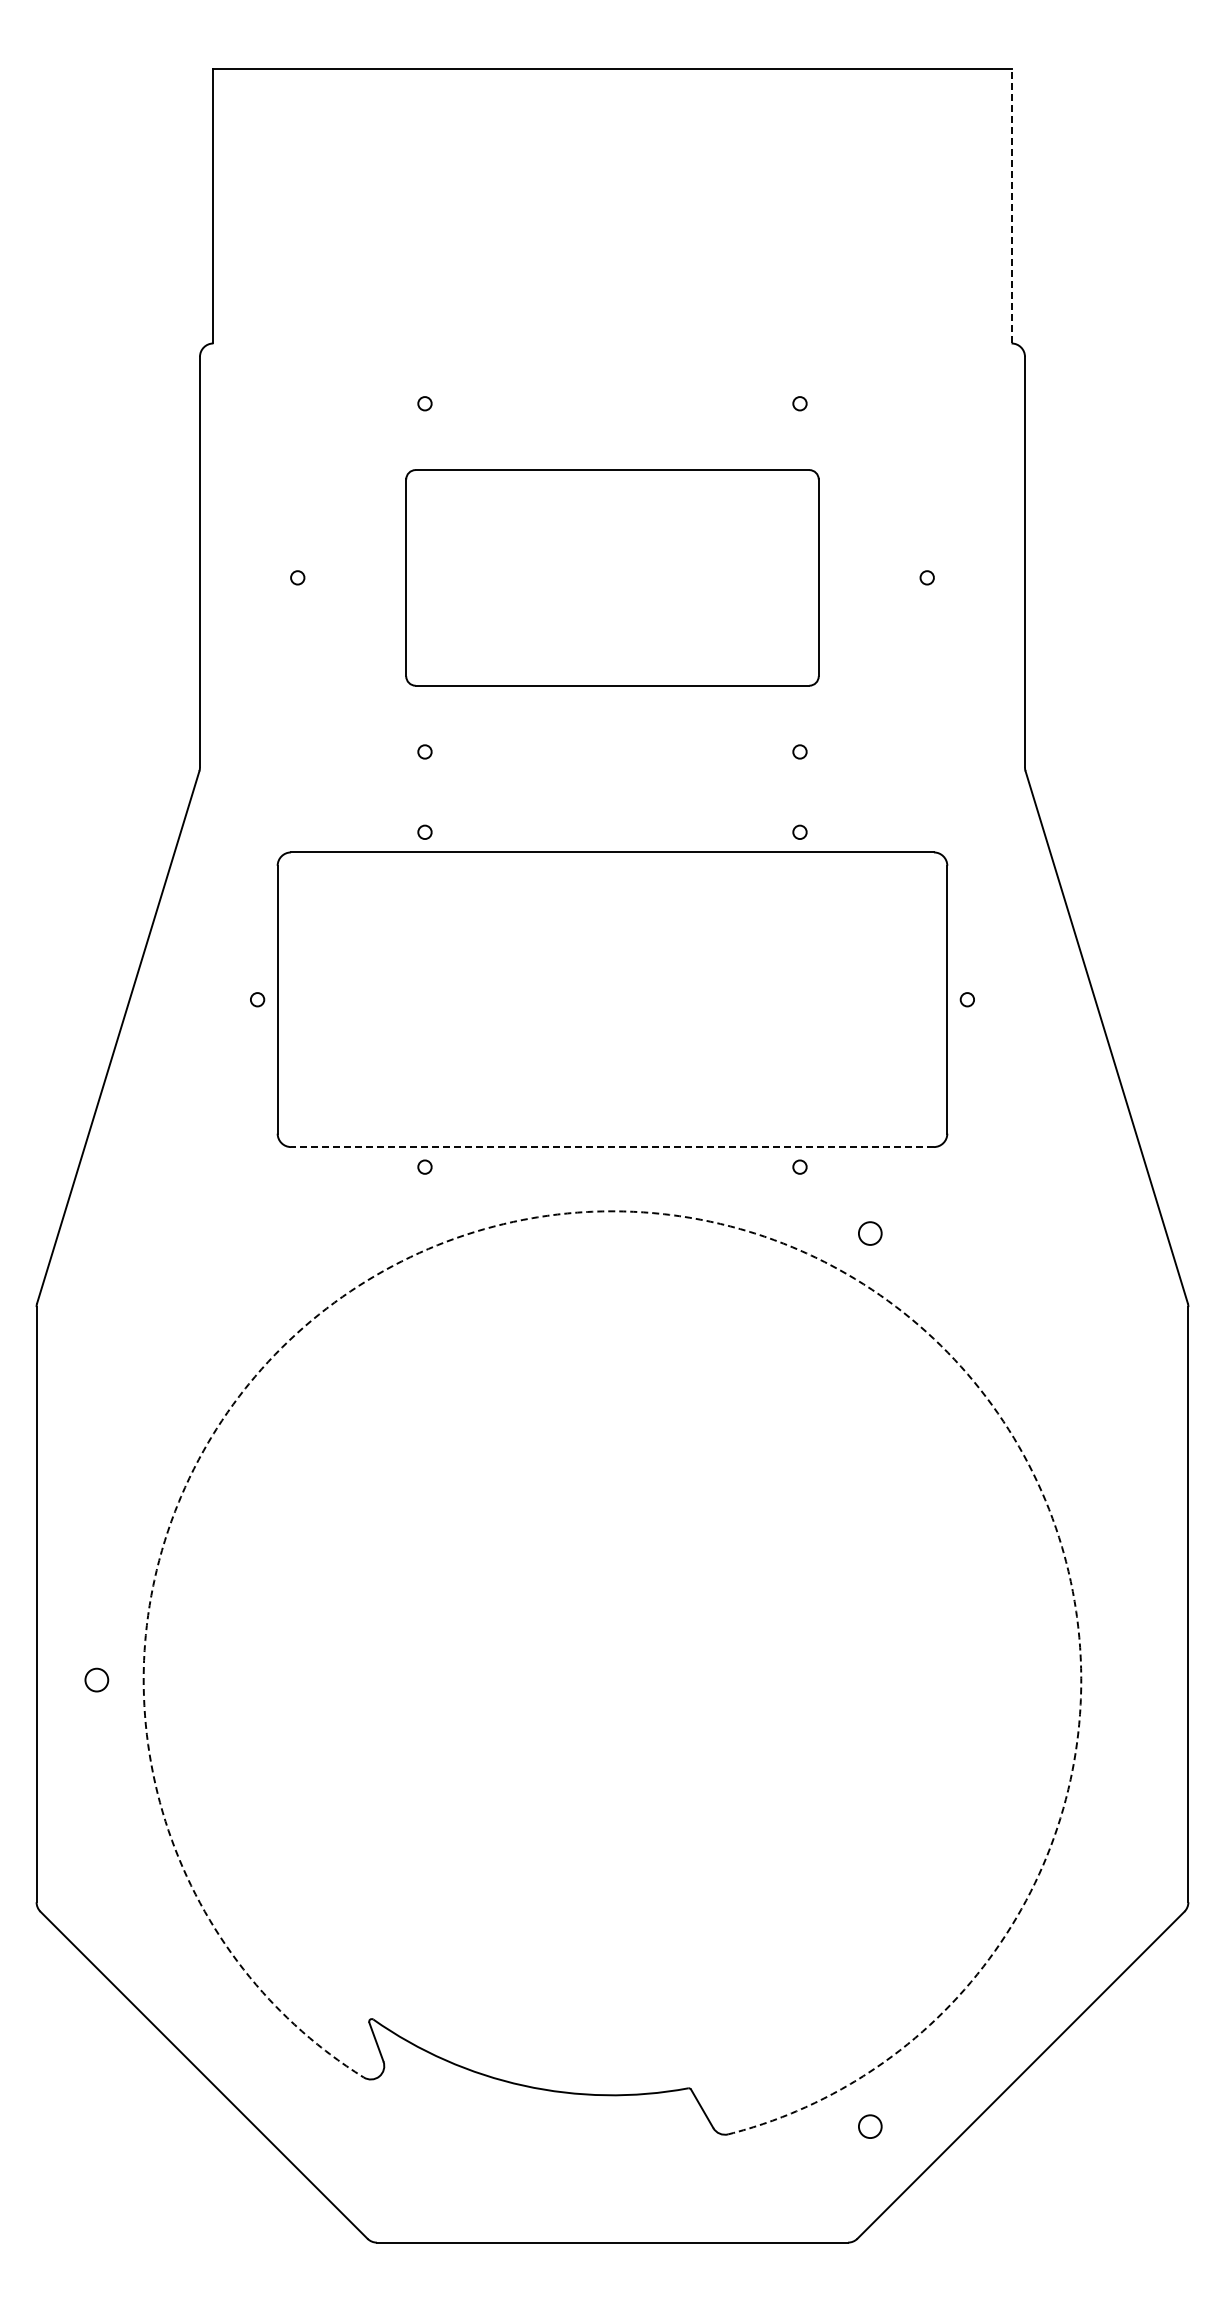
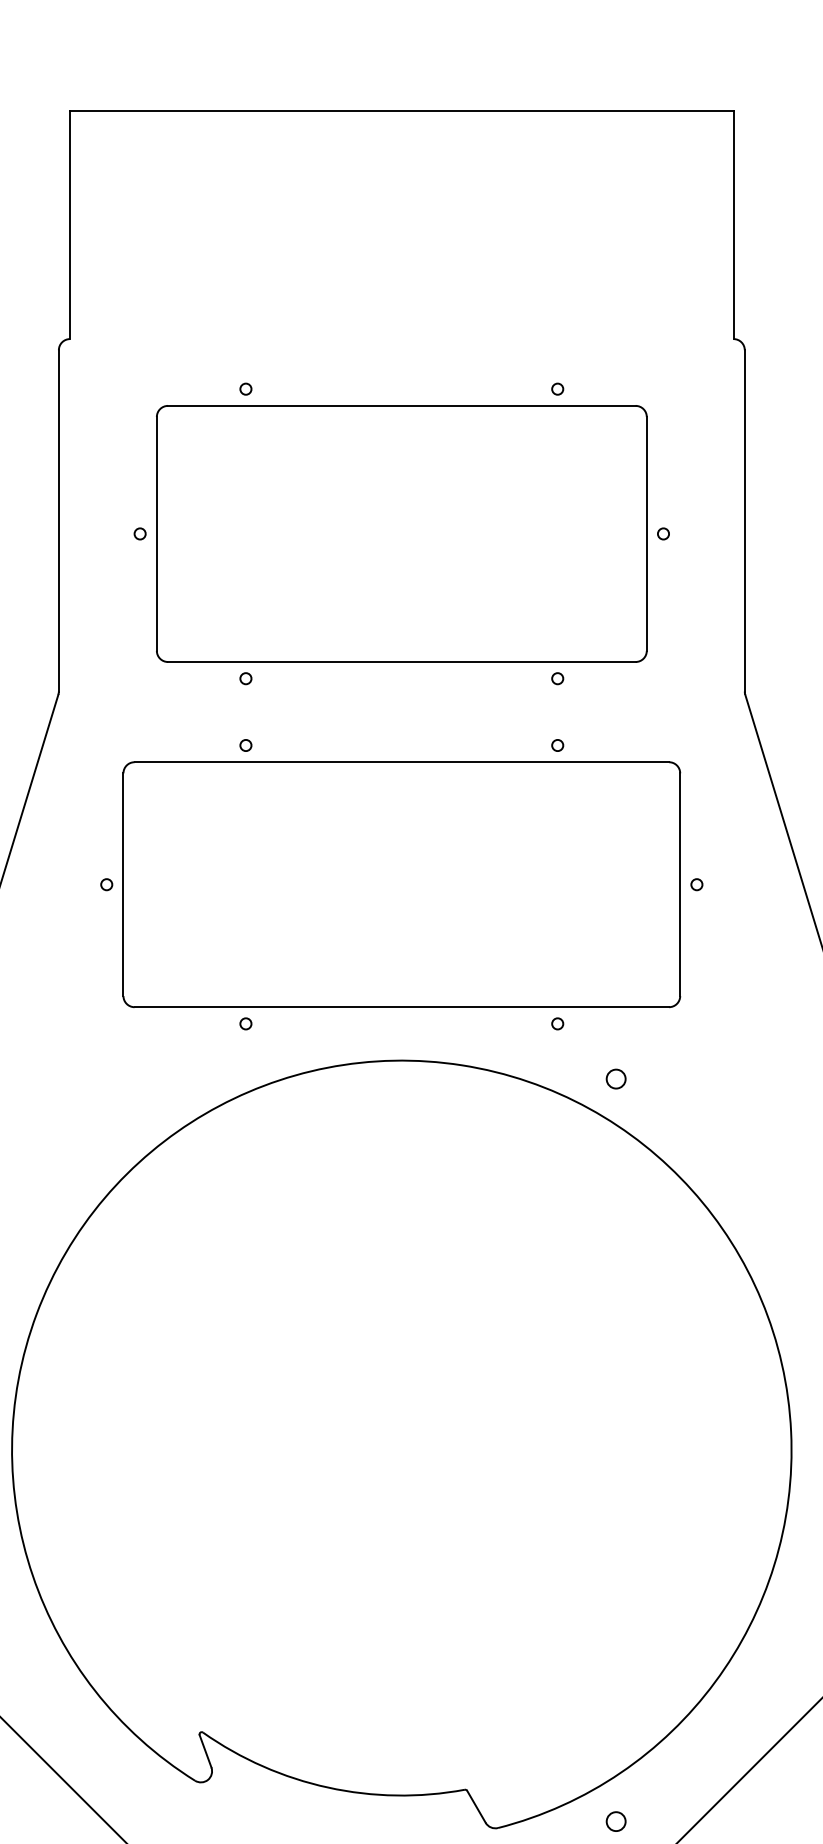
line: (1011, 205) -> (733, 224), dashed -> solid
part: (612, 577) -> (401, 533), size x1.43
line: (612, 1147) -> (401, 1007), dashed -> solid
arc: (684, 1216) -> (461, 1064), dashed -> solid

